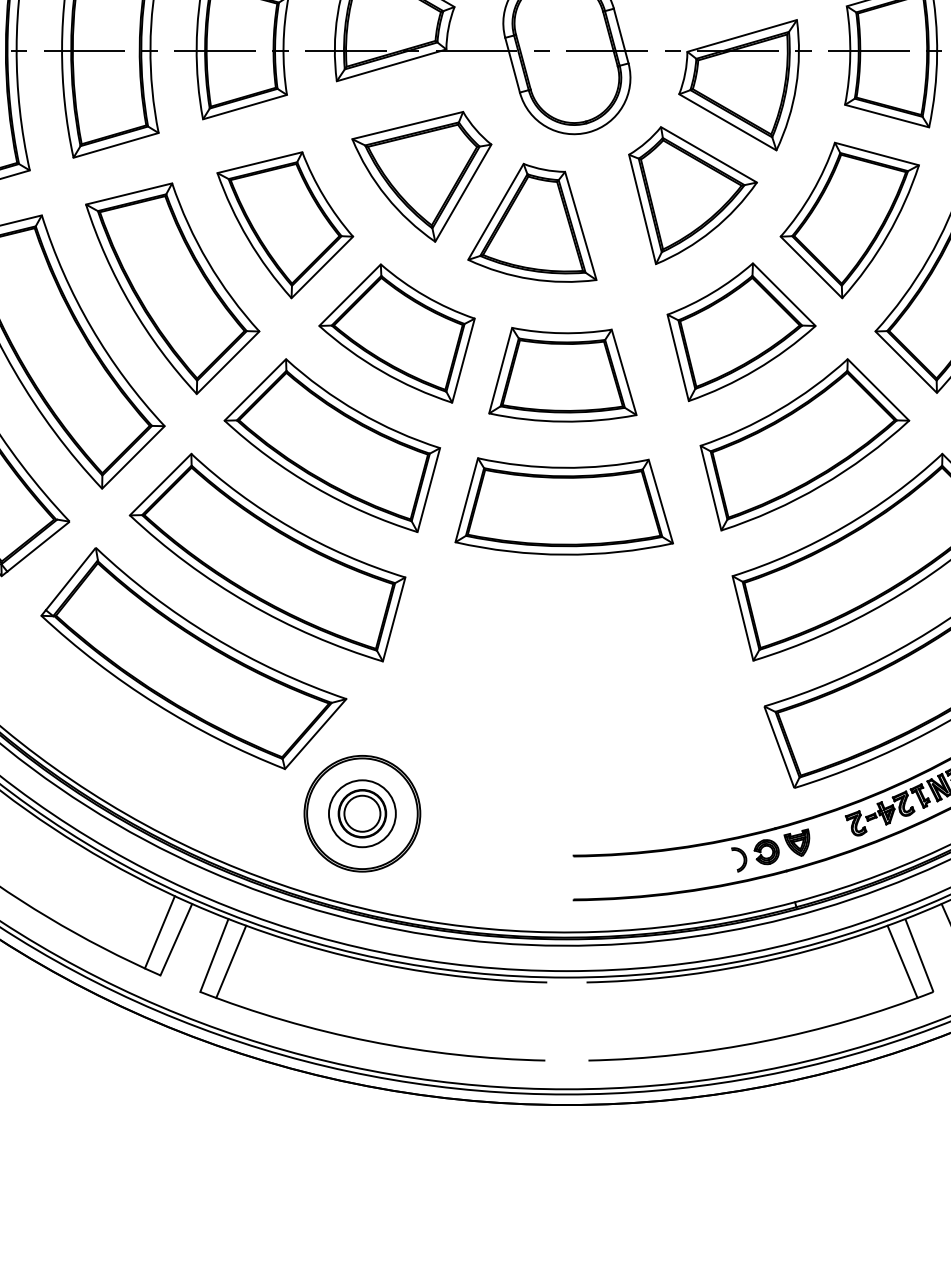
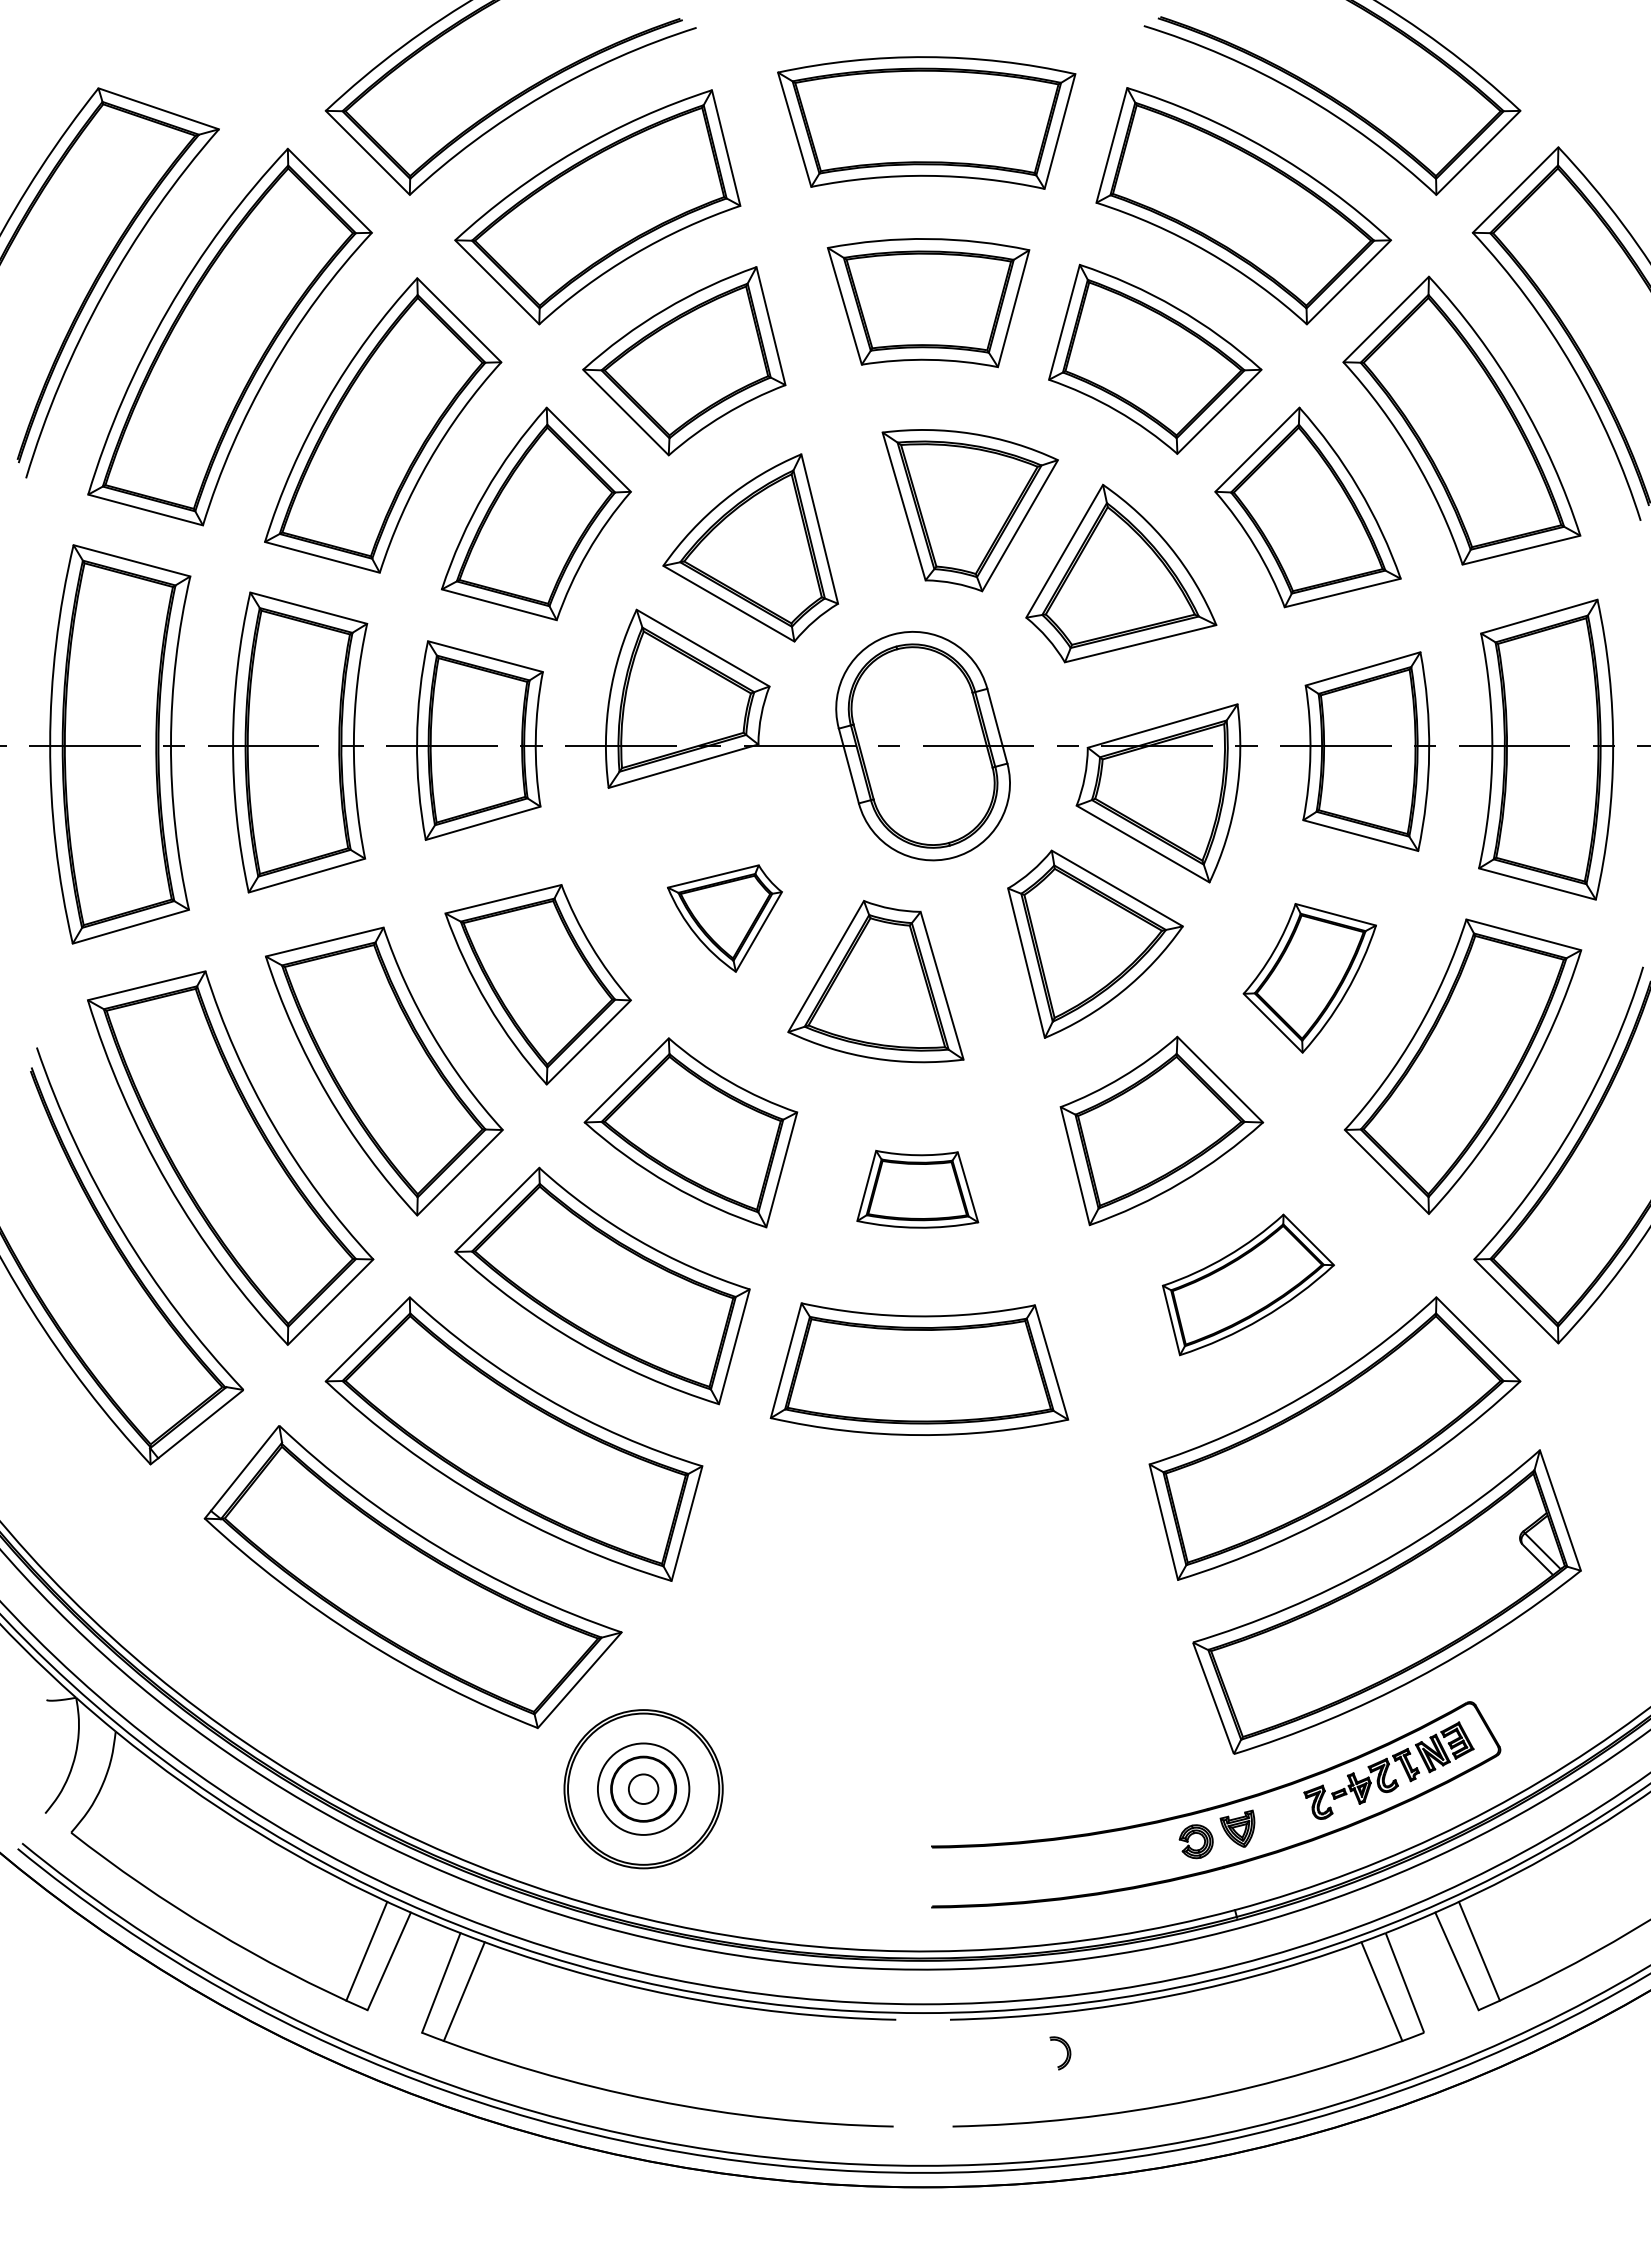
part: (421, 176) -> (724, 918), size x0.6
part: (849, 220) -> (1309, 978), size x0.7
part: (562, 375) -> (917, 1189), size x0.6
part: (804, 444) -> (1248, 1284), size x0.6
circle: (362, 813) -> (643, 1788), size x0.6
part: (743, 858) -> (1066, 2051), moved

